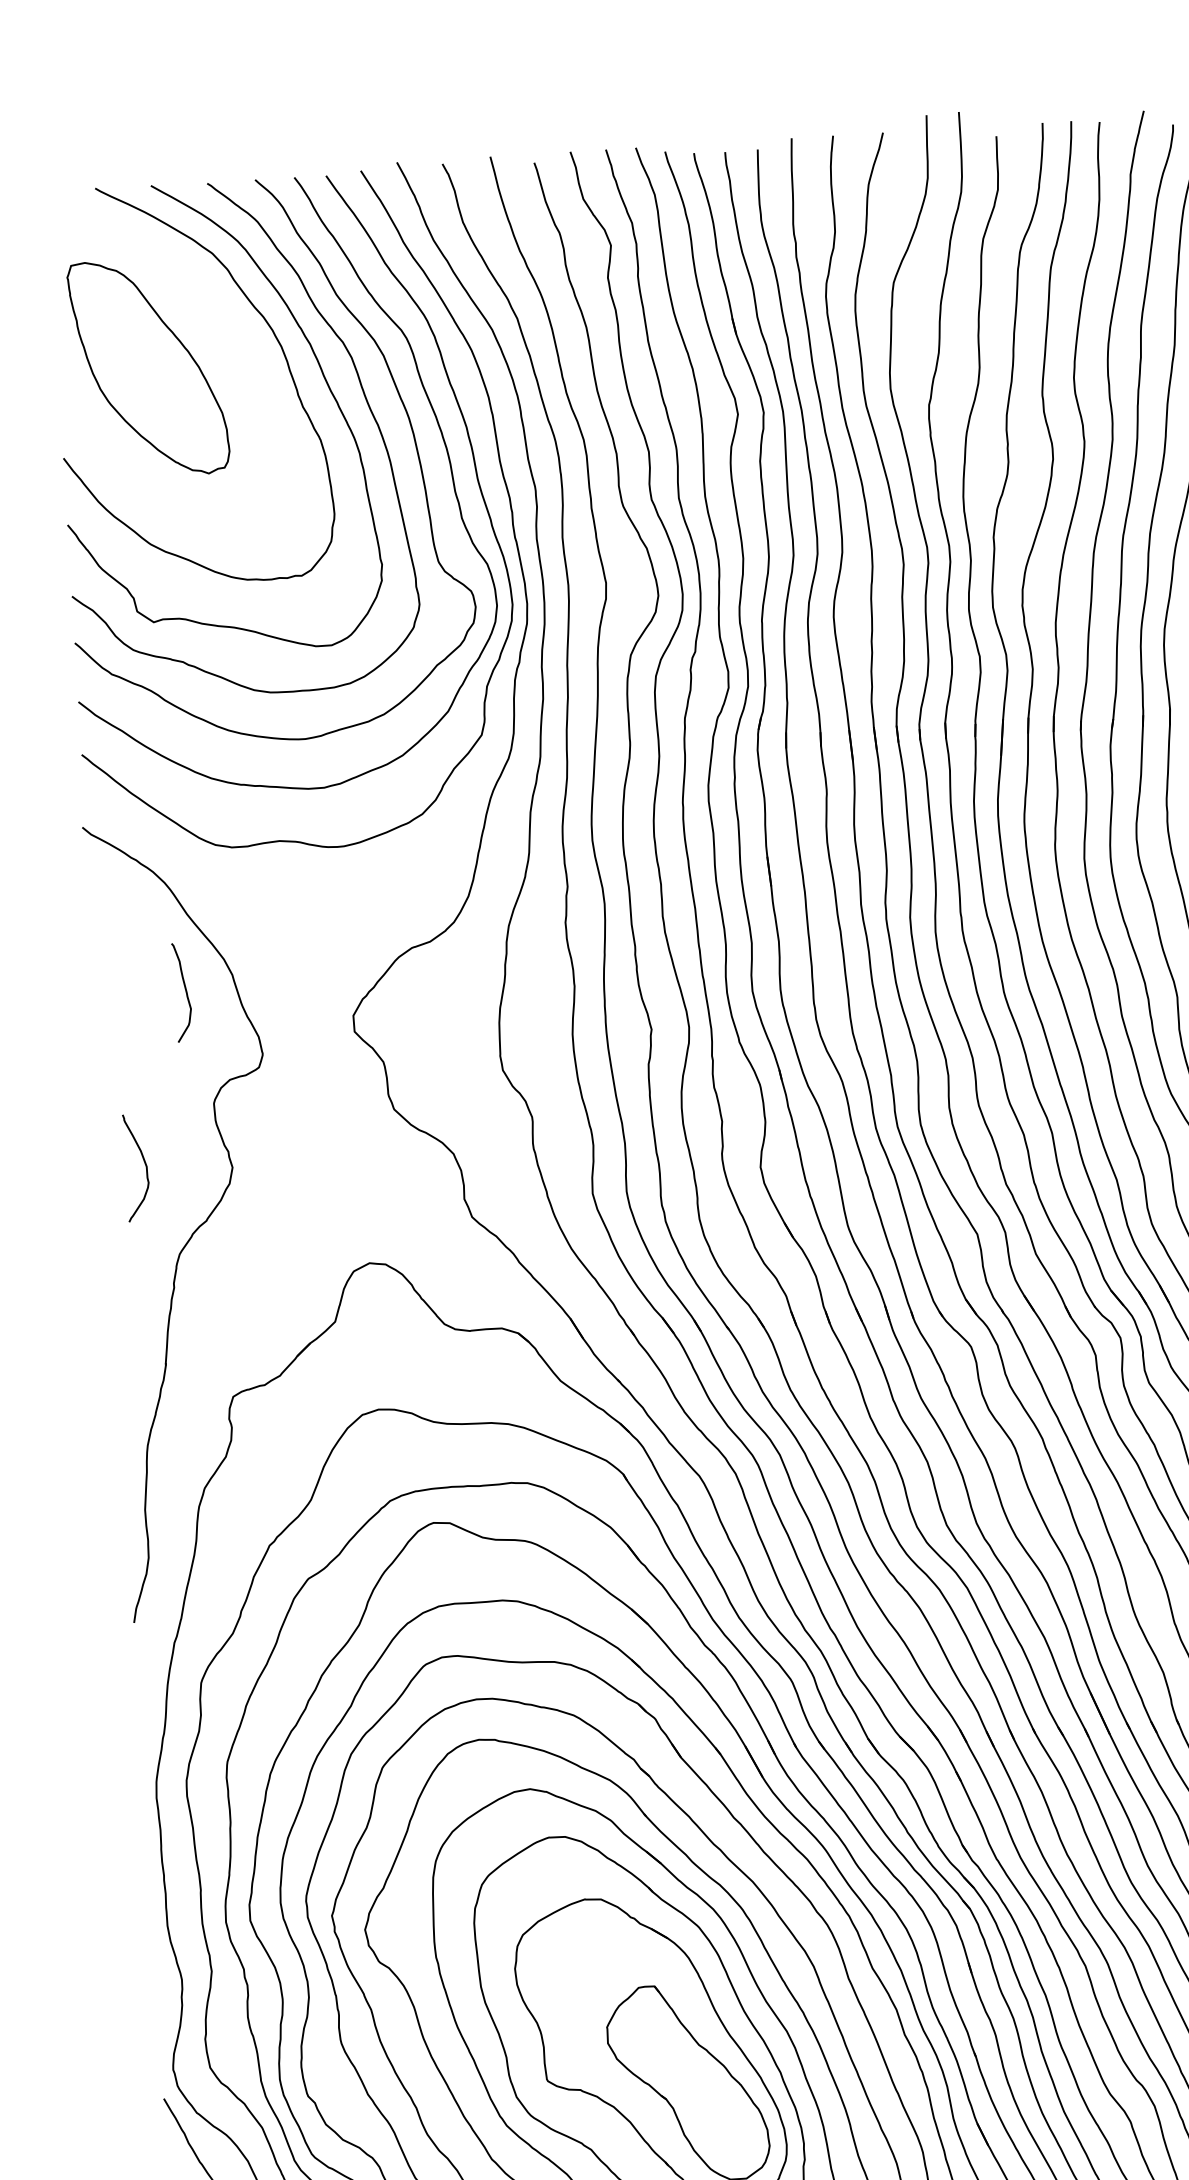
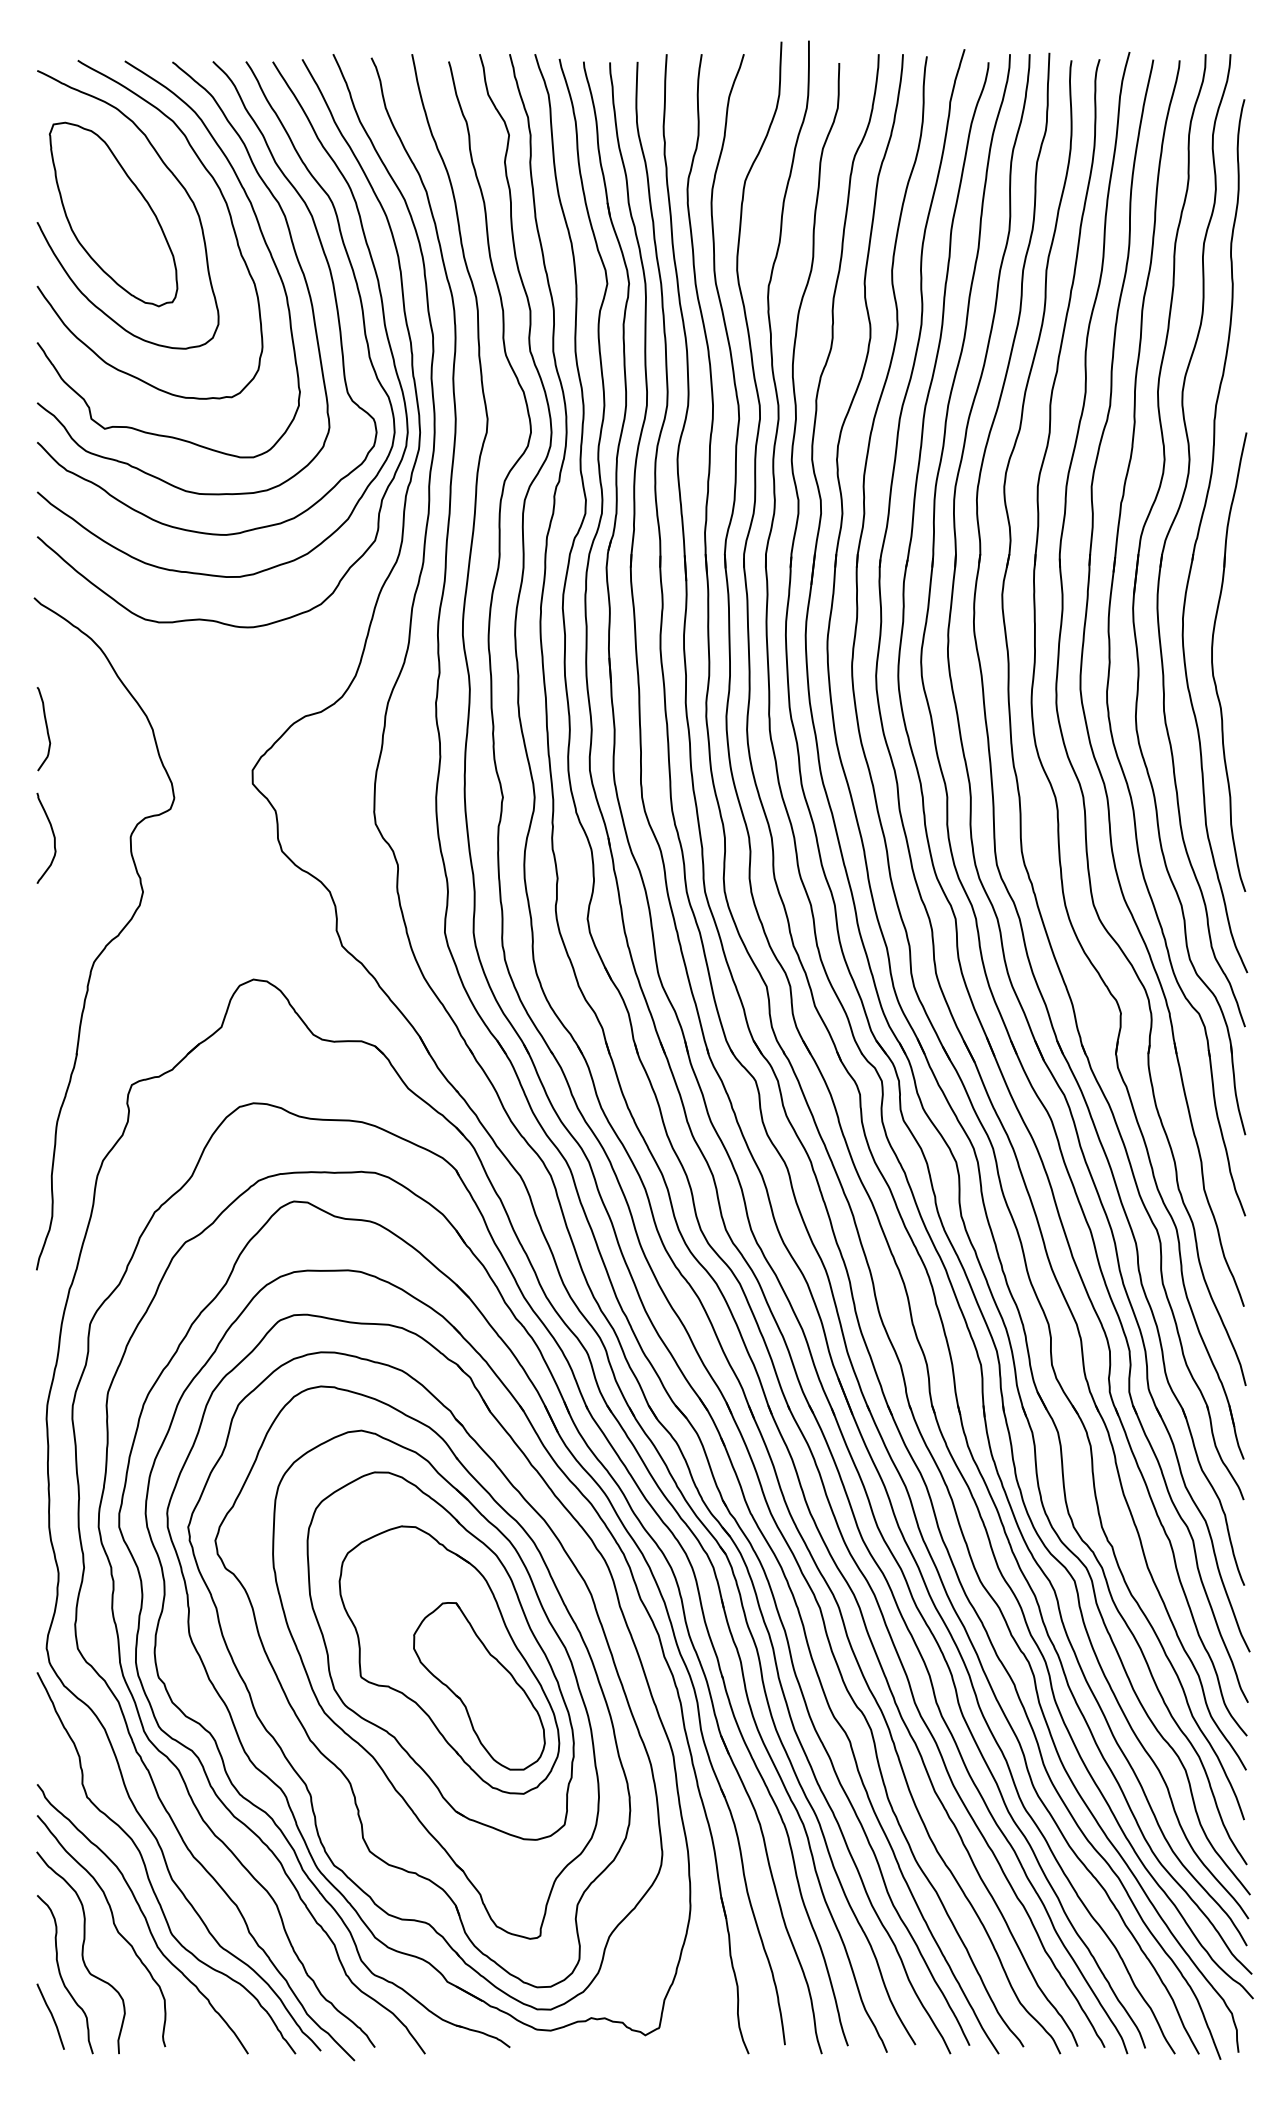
curve: (215, 317) -> (172, 175), added
curve: (185, 992) -> (46, 729), moved
curve: (143, 1162) -> (52, 834), moved

